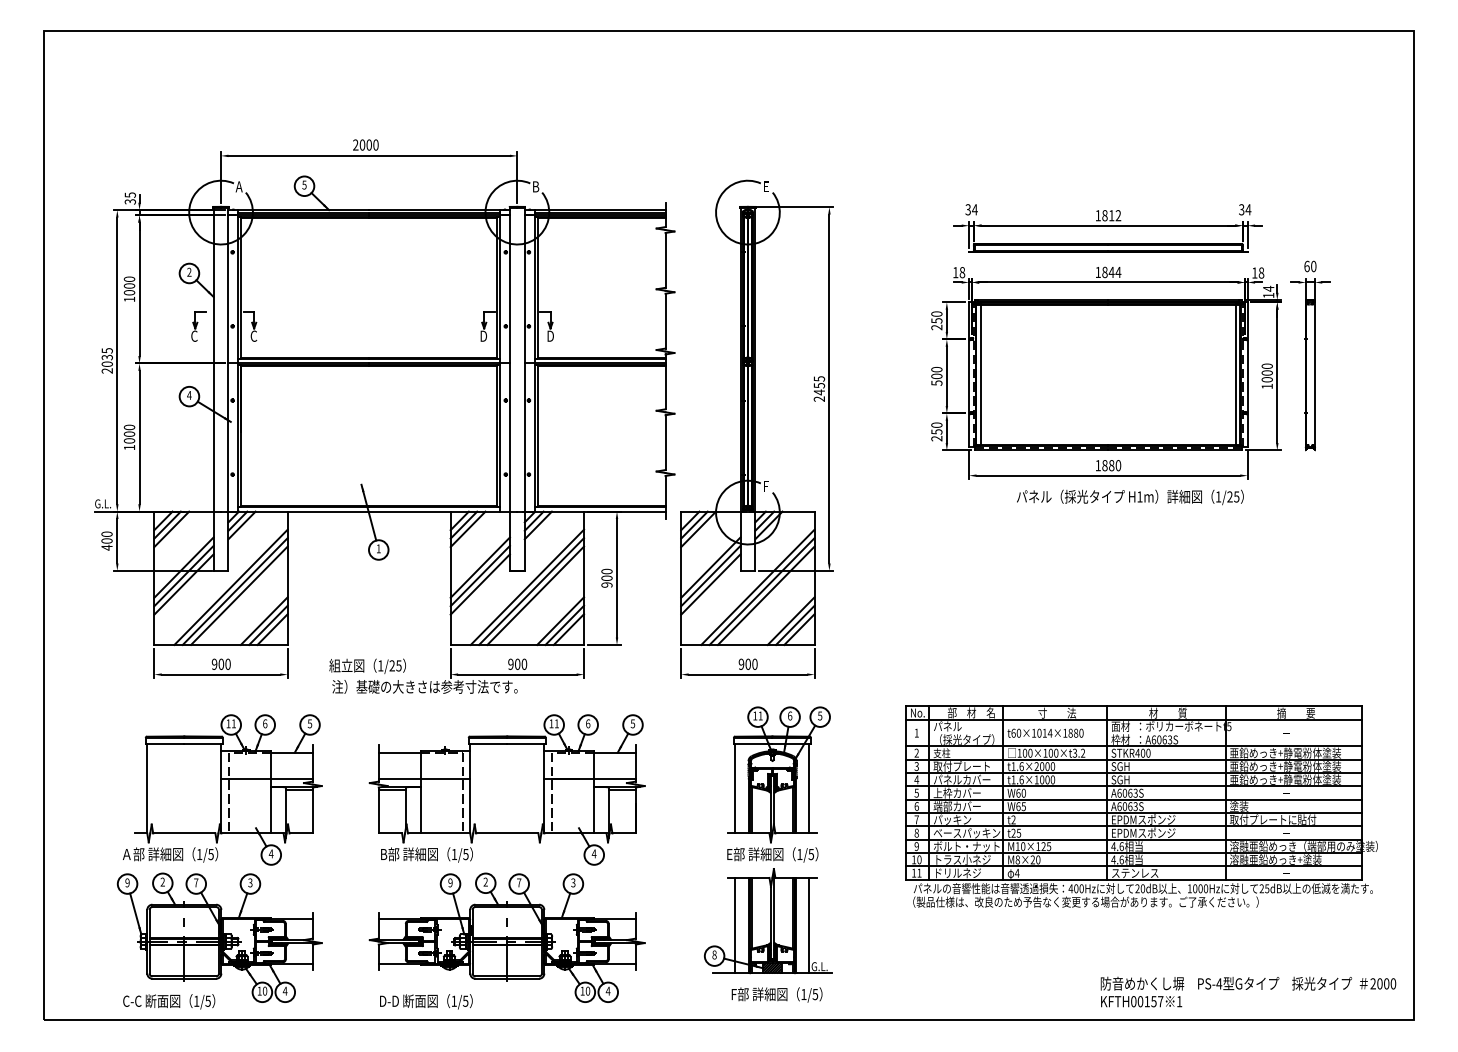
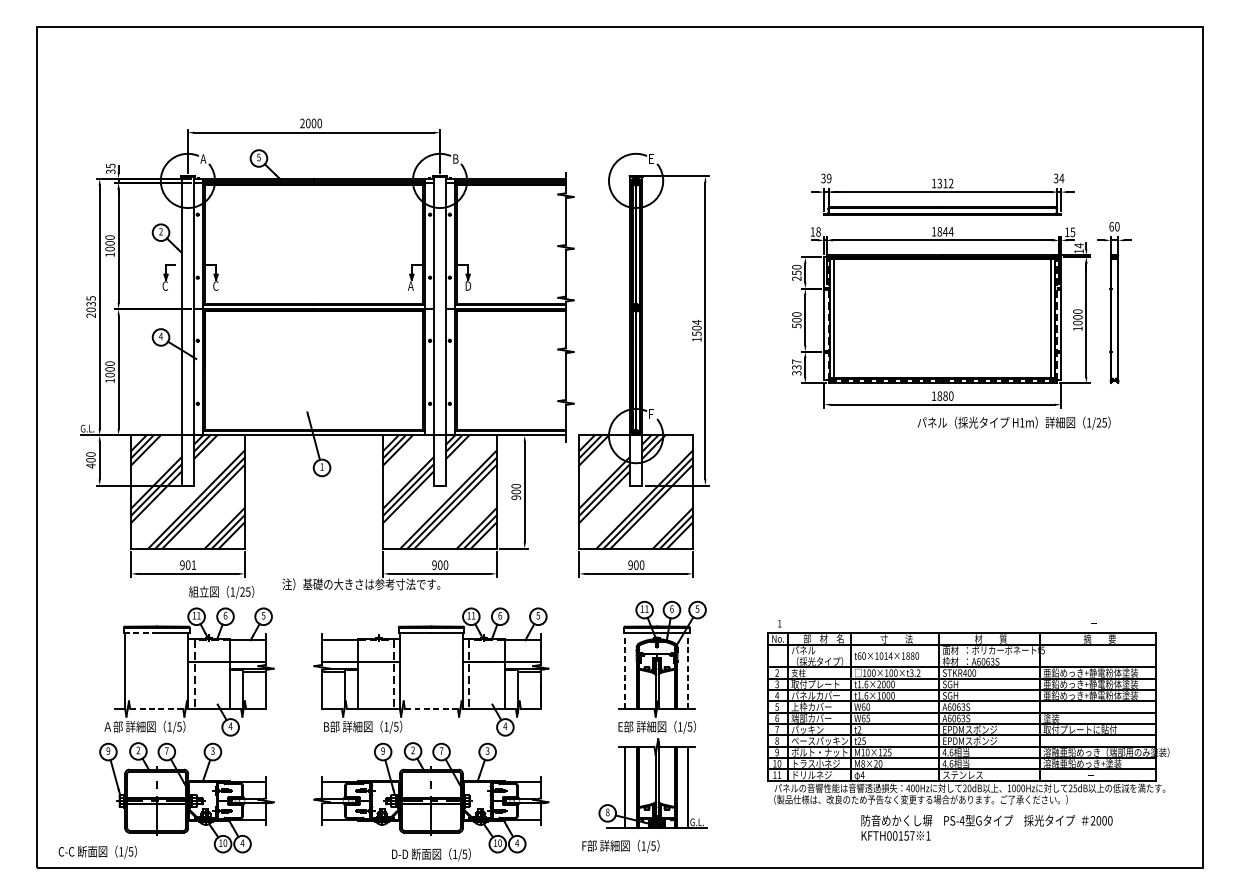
text: (974, 209) -> (828, 178), 34 -> 39
text: (1104, 215) -> (939, 183), 1812 -> 1312
text: (1261, 272) -> (1072, 231), 18 -> 15
text: (483, 335) -> (411, 285), D -> A
text: (819, 388) -> (696, 330), 2455 -> 1504
text: (936, 431) -> (796, 367), 250 -> 337
text: (1130, 497) -> (1014, 423), moved
text: (227, 663) -> (193, 564), 900 -> 901
text: (367, 666) -> (221, 592), moved
line: (165, 743) -> (140, 632), solid -> dashed
line: (735, 788) -> (625, 670), solid -> dashed
line: (809, 788) -> (688, 670), solid -> dashed
part: (1141, 806) -> (968, 718), moved
line: (184, 833) -> (156, 709), solid -> dashed
line: (506, 833) -> (430, 709), solid -> dashed
text: (1248, 991) -> (987, 827), moved
text: (776, 994) -> (620, 846), moved
text: (169, 1001) -> (98, 851), moved
text: (426, 1001) -> (431, 854), moved

